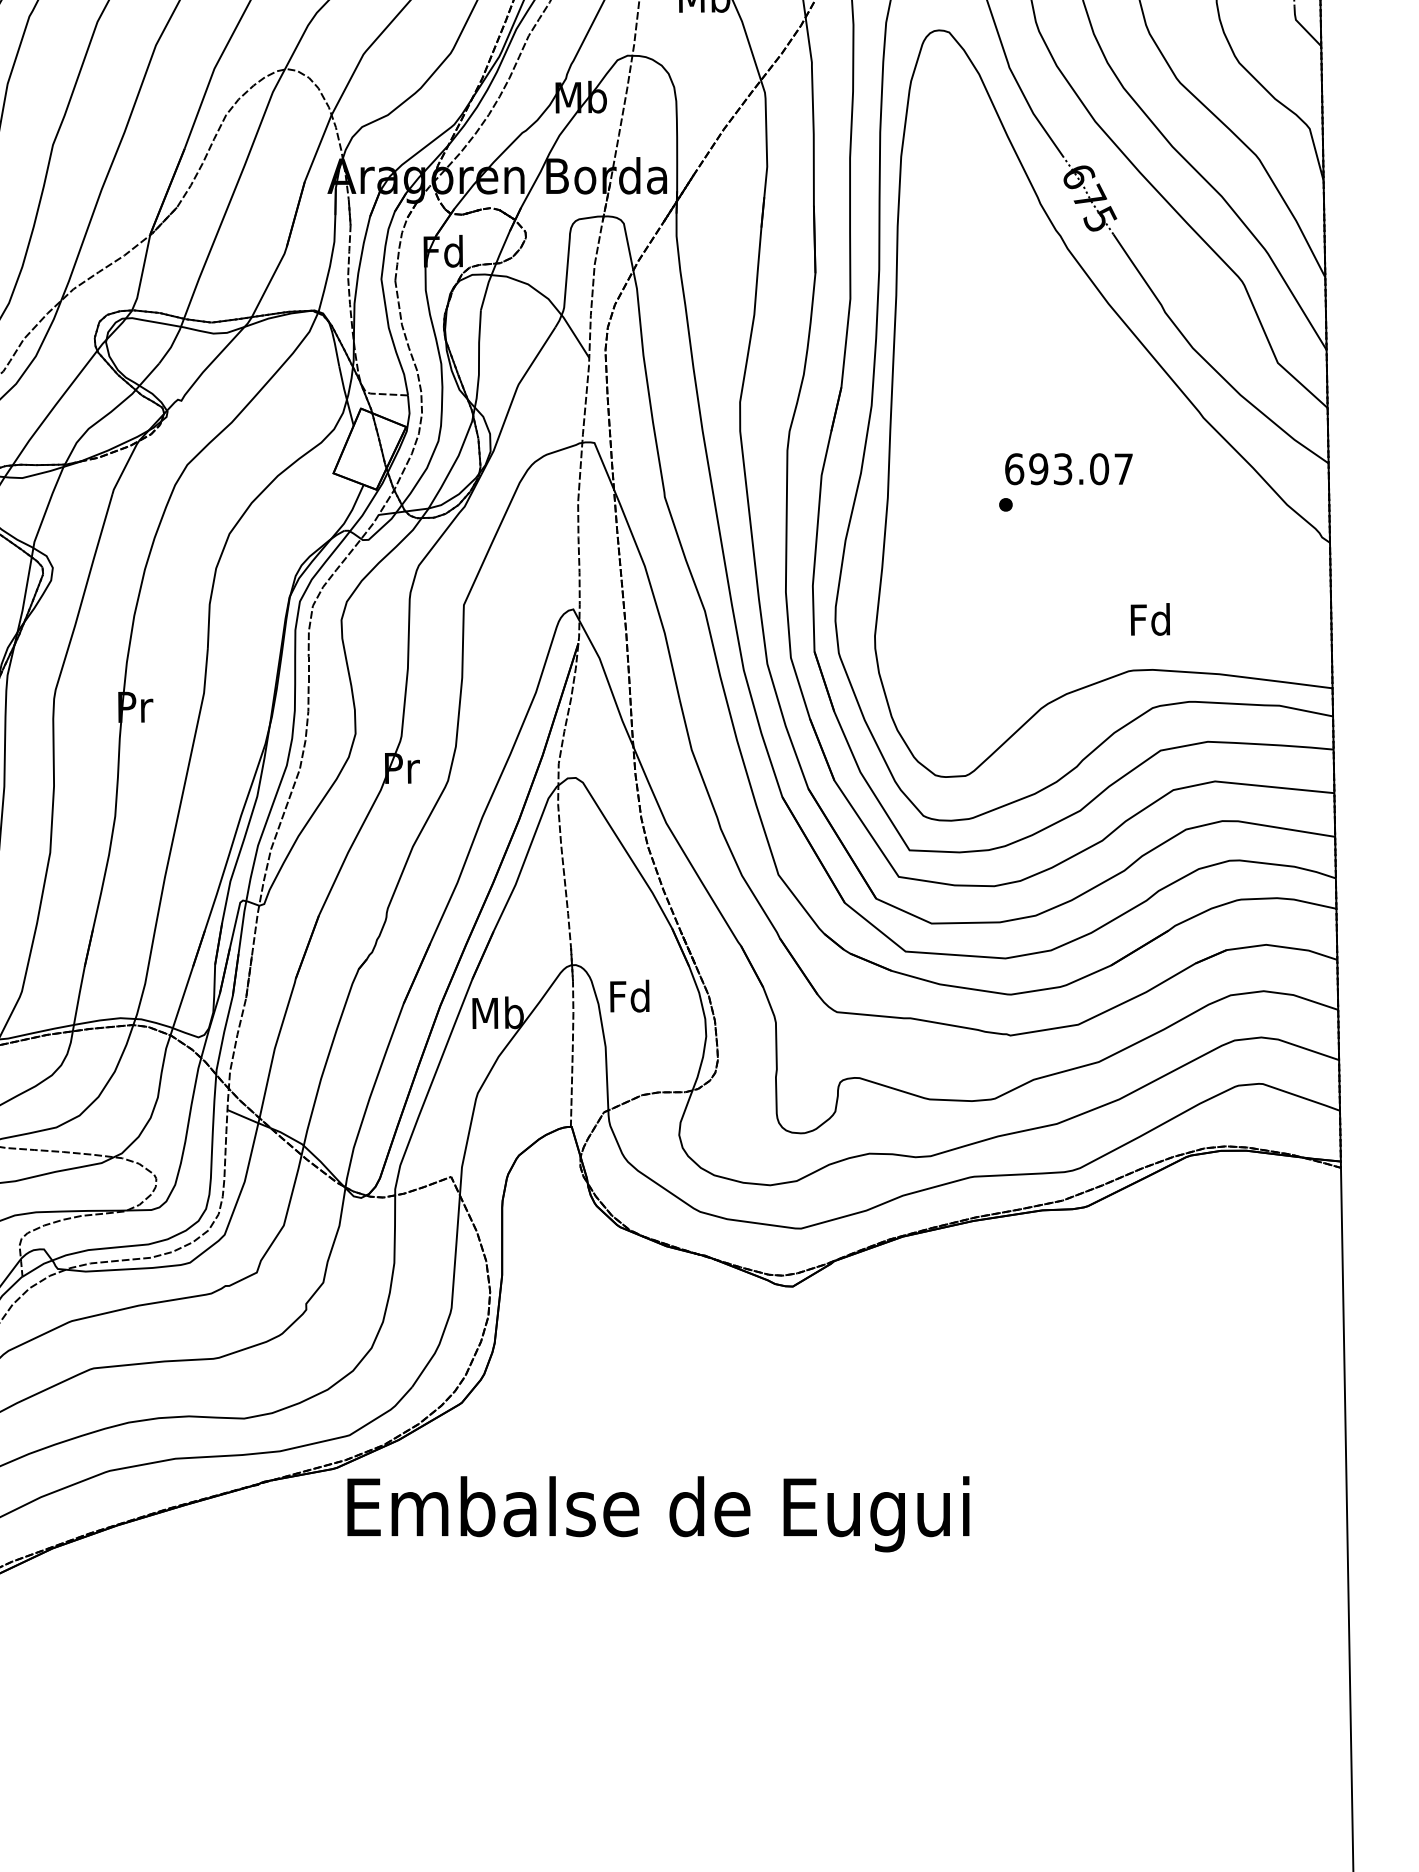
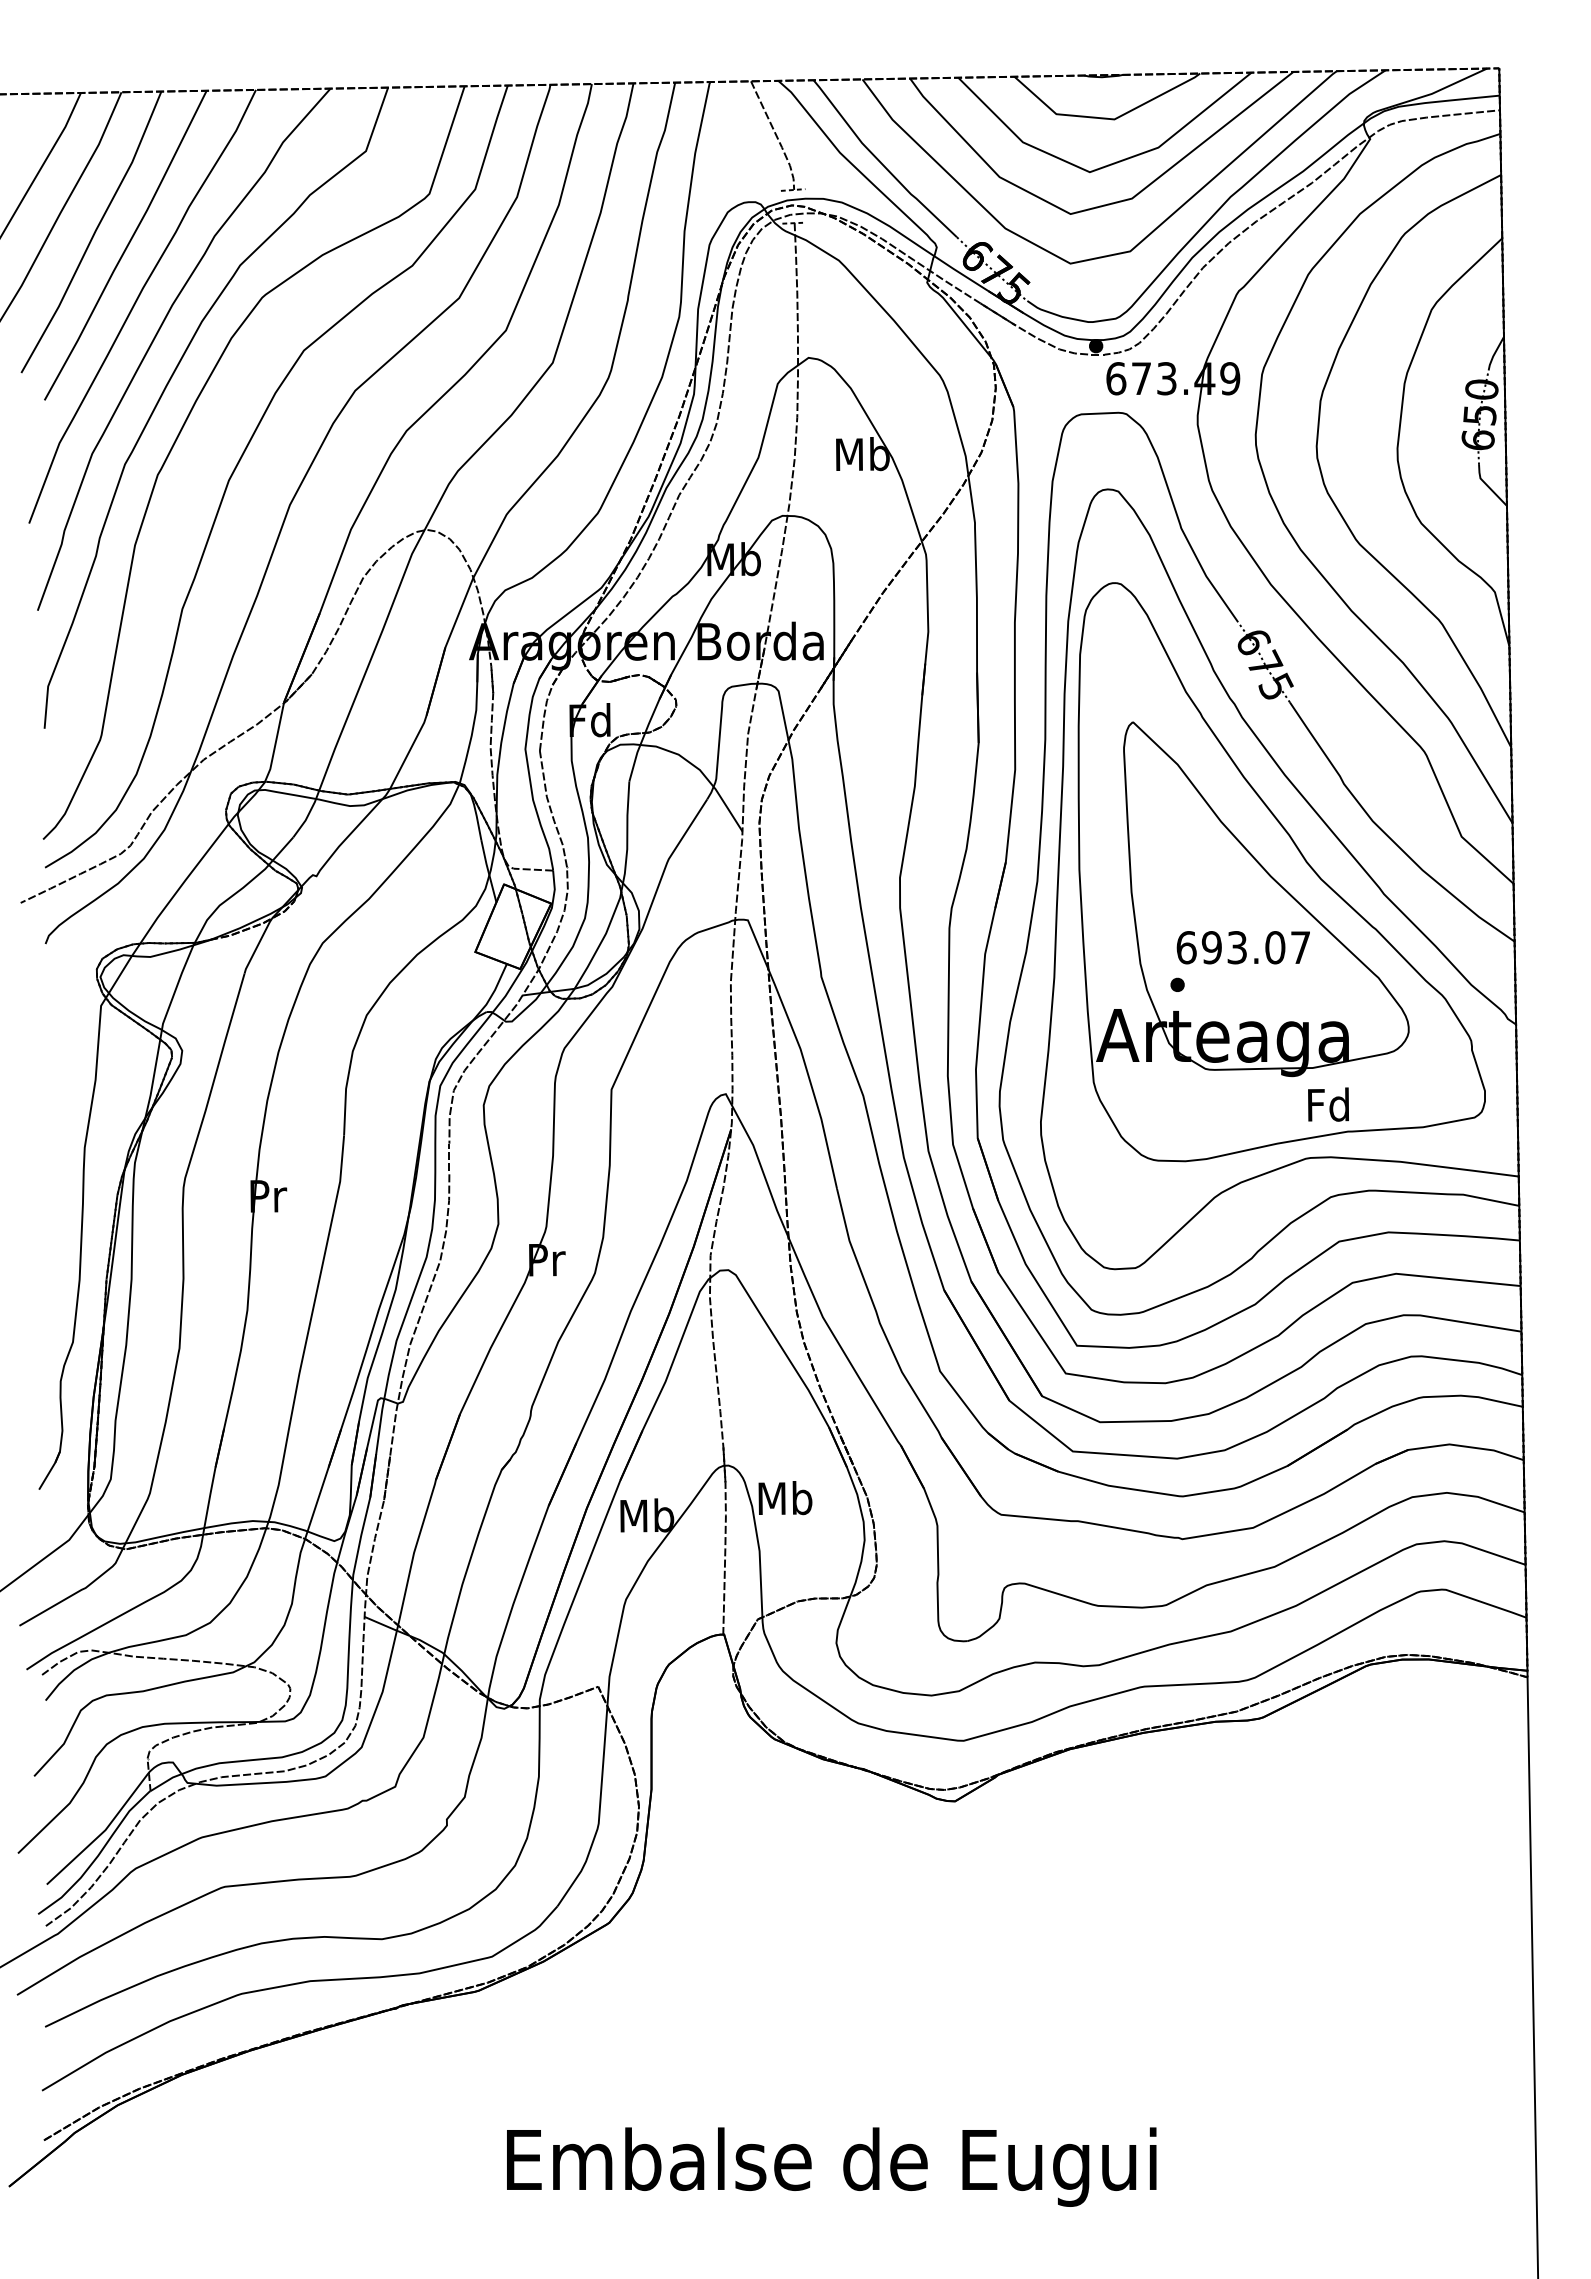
part: (1105, 397) -> (1281, 872), added
text: (630, 995) -> (785, 1497), Fd -> Mb
text: (658, 1513) -> (831, 2166), moved

